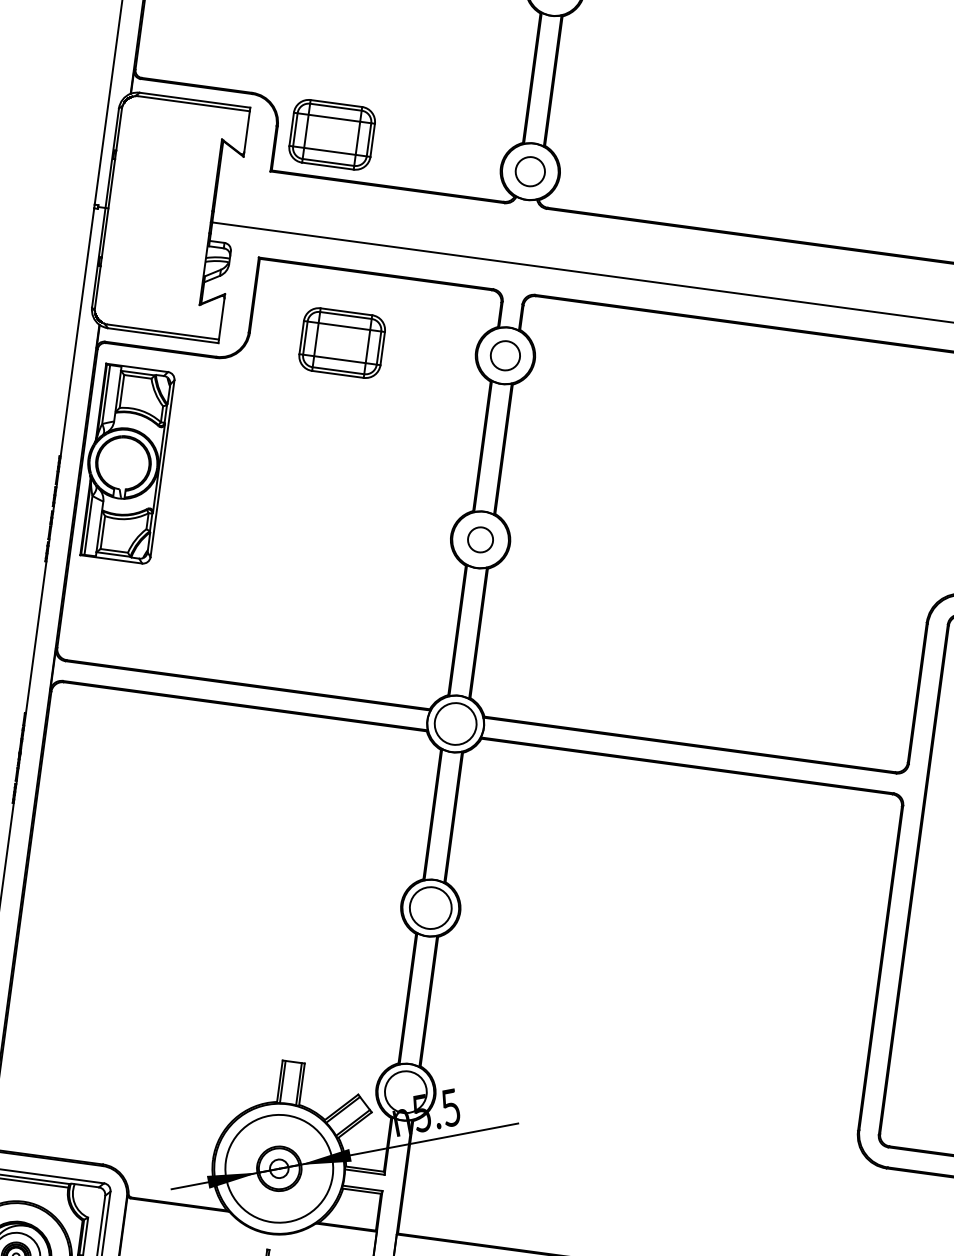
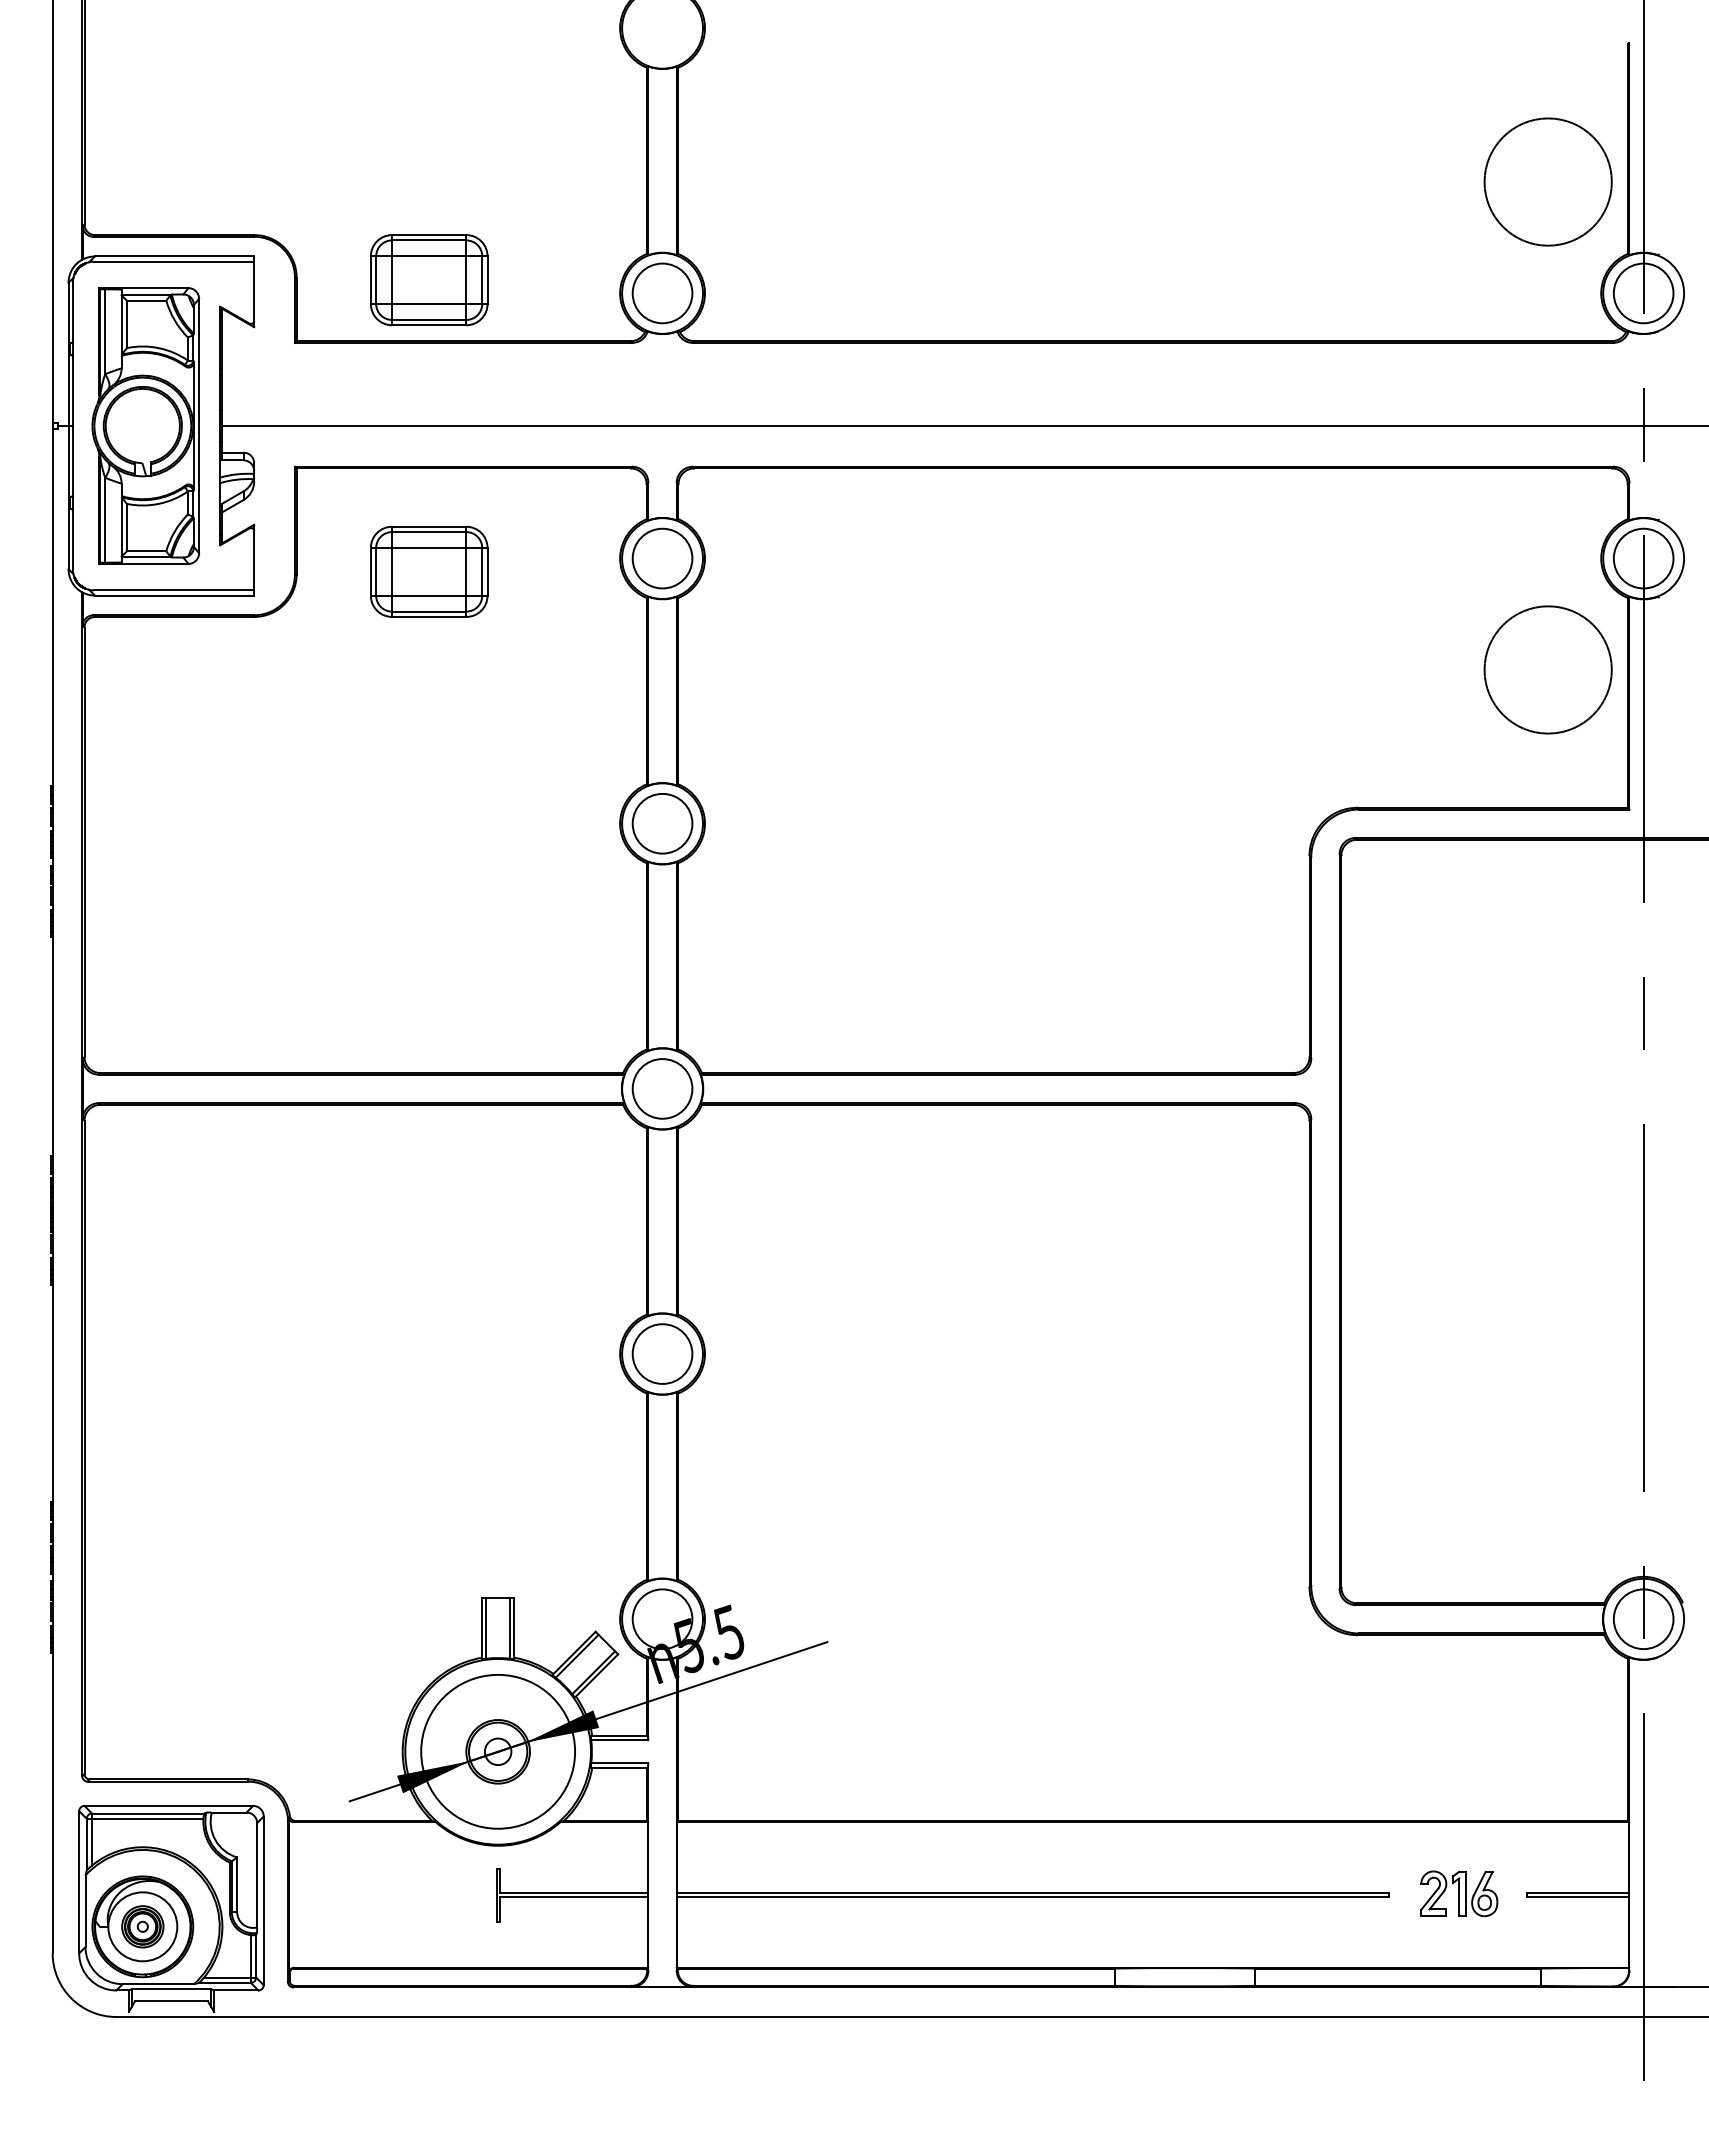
part: (332, 135) -> (429, 280), moved
circle: (530, 171) -> (662, 293), size x1.43
circle: (505, 355) -> (662, 558), size x1.43
part: (125, 463) -> (145, 425), moved
circle: (480, 539) -> (662, 823), size x1.67

